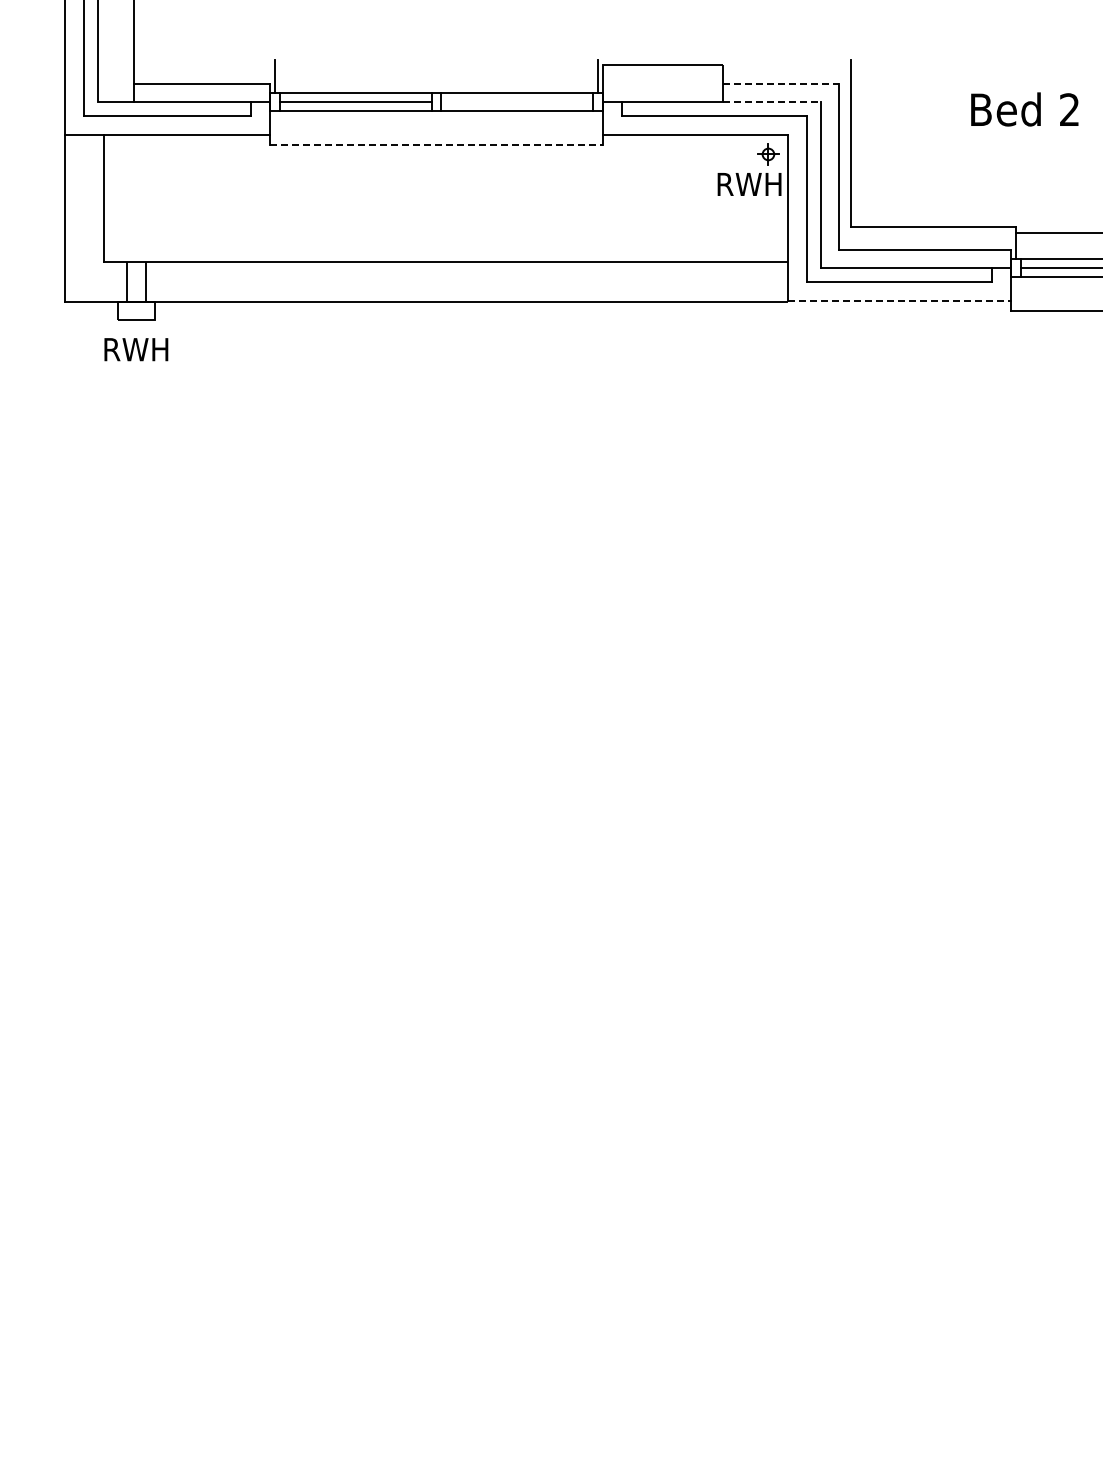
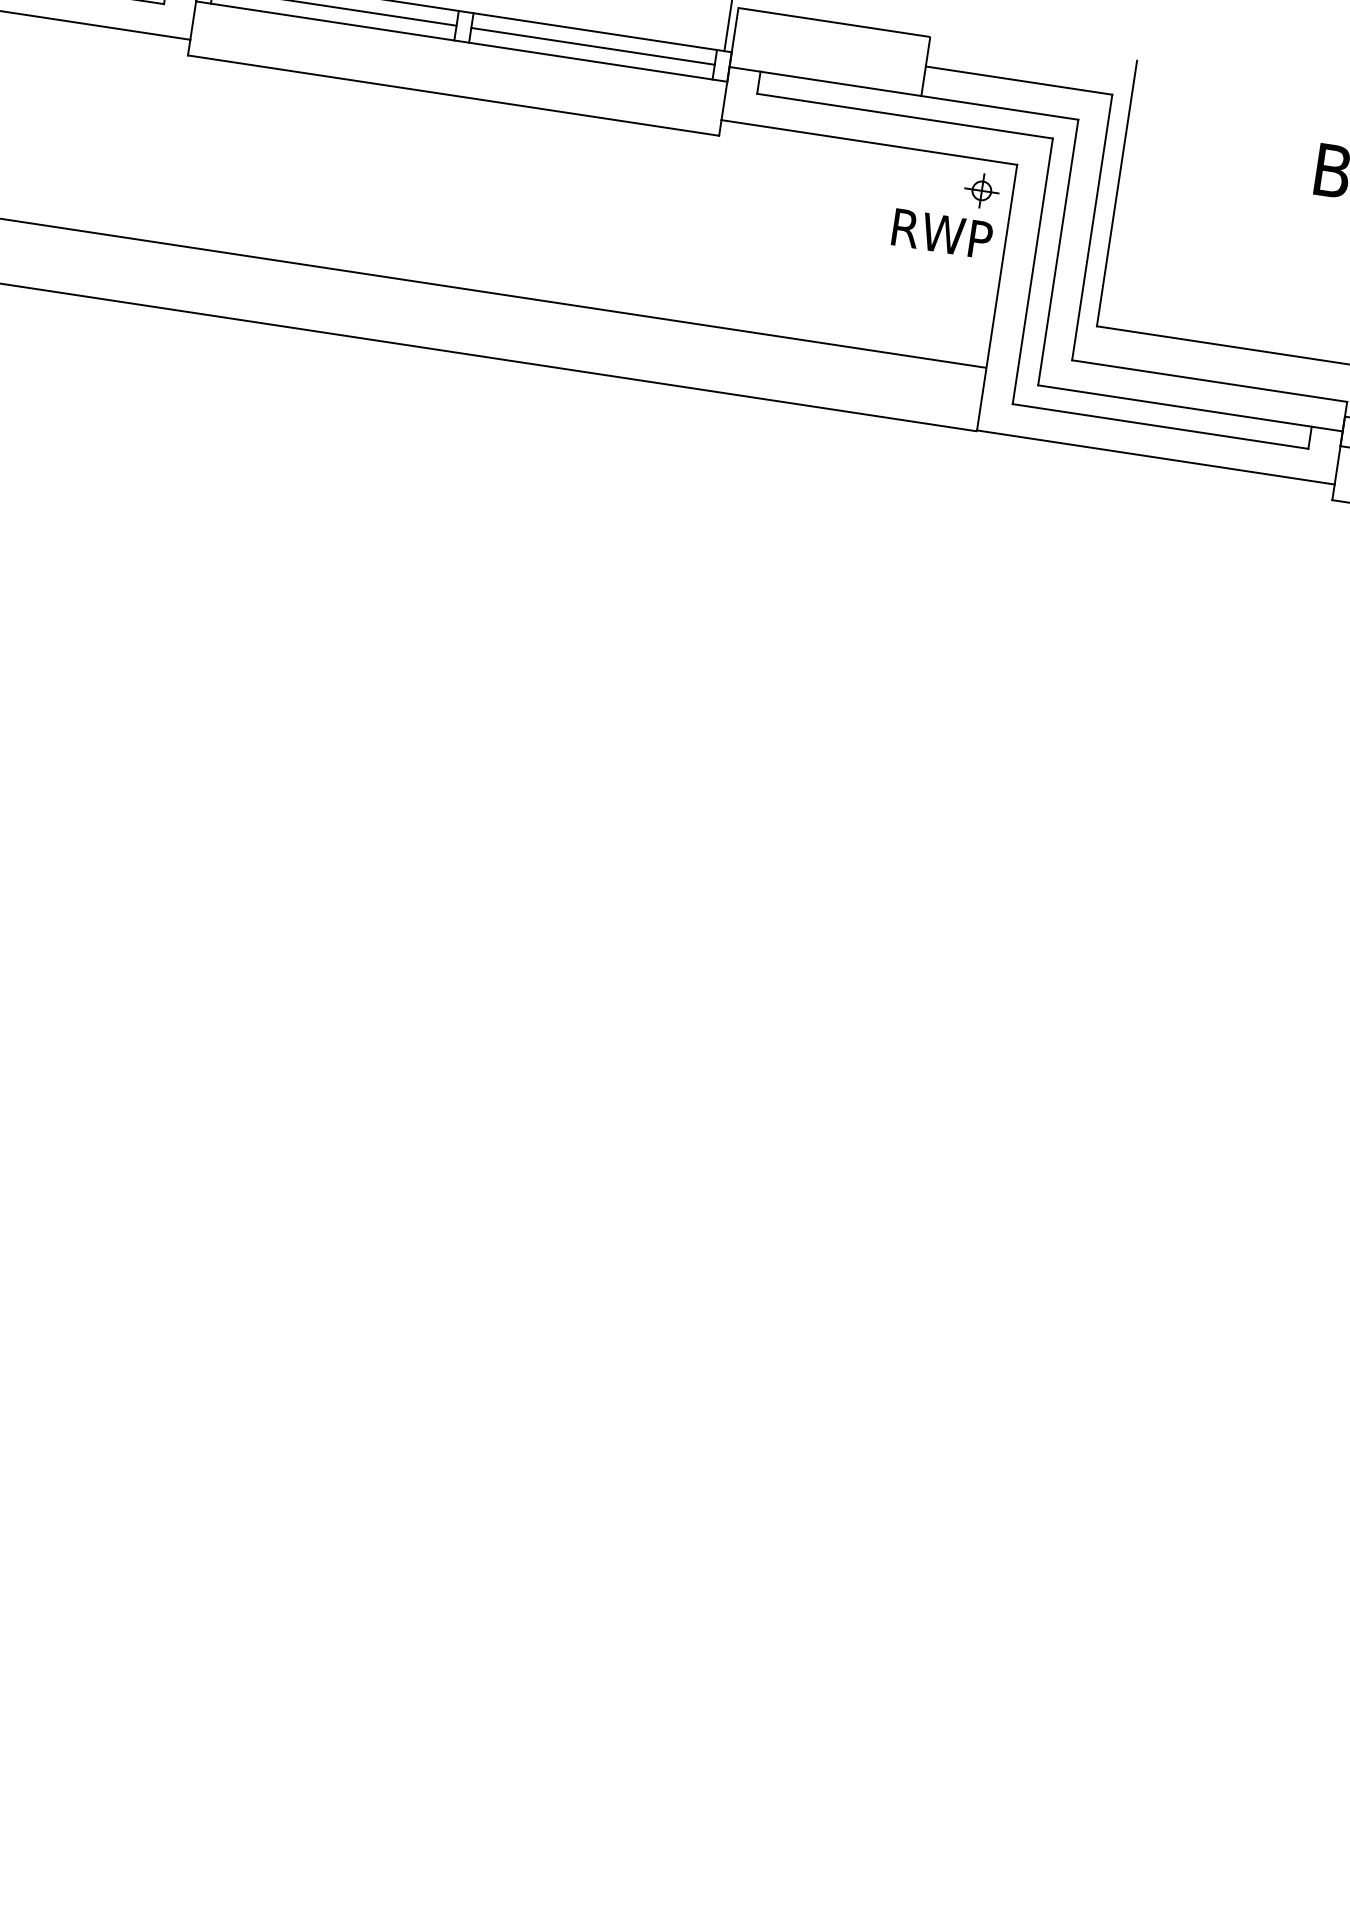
line: (781, 83) -> (1019, 80), dashed -> solid
line: (517, 102) -> (593, 47), added
line: (772, 102) -> (1000, 108), dashed -> solid
line: (437, 145) -> (454, 96), dashed -> solid
text: (774, 184) -> (984, 240), RWH -> RWP
line: (899, 301) -> (1155, 457), dashed -> solid

